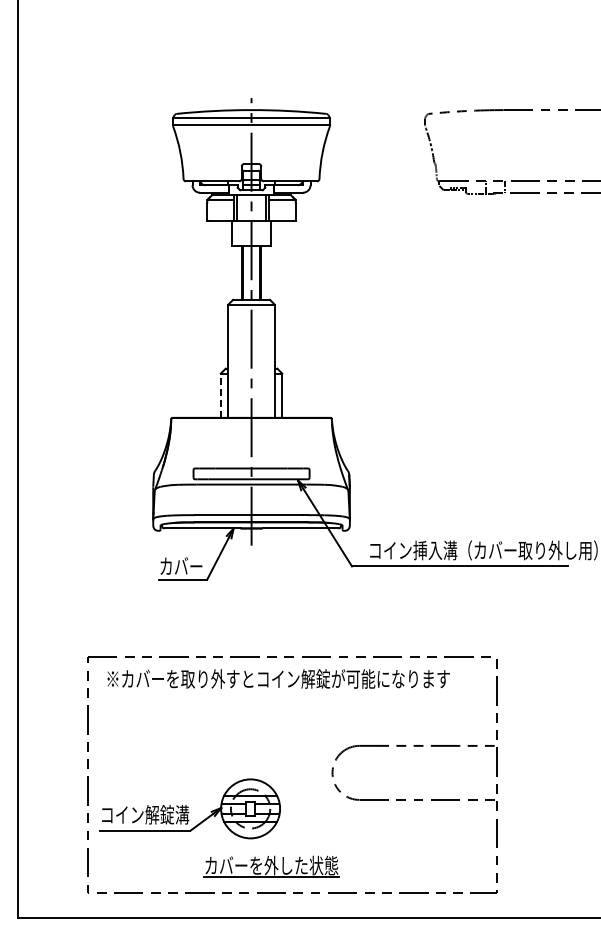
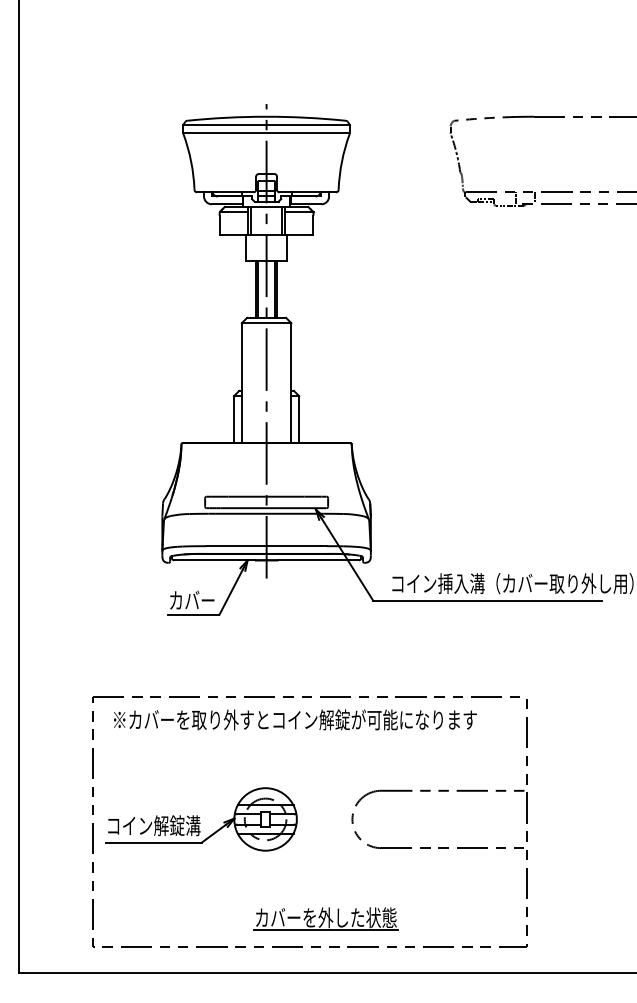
line: (220, 395) -> (233, 419), dashed -> solid
part: (189, 808) -> (200, 819), moved
part: (271, 866) -> (325, 918), moved

